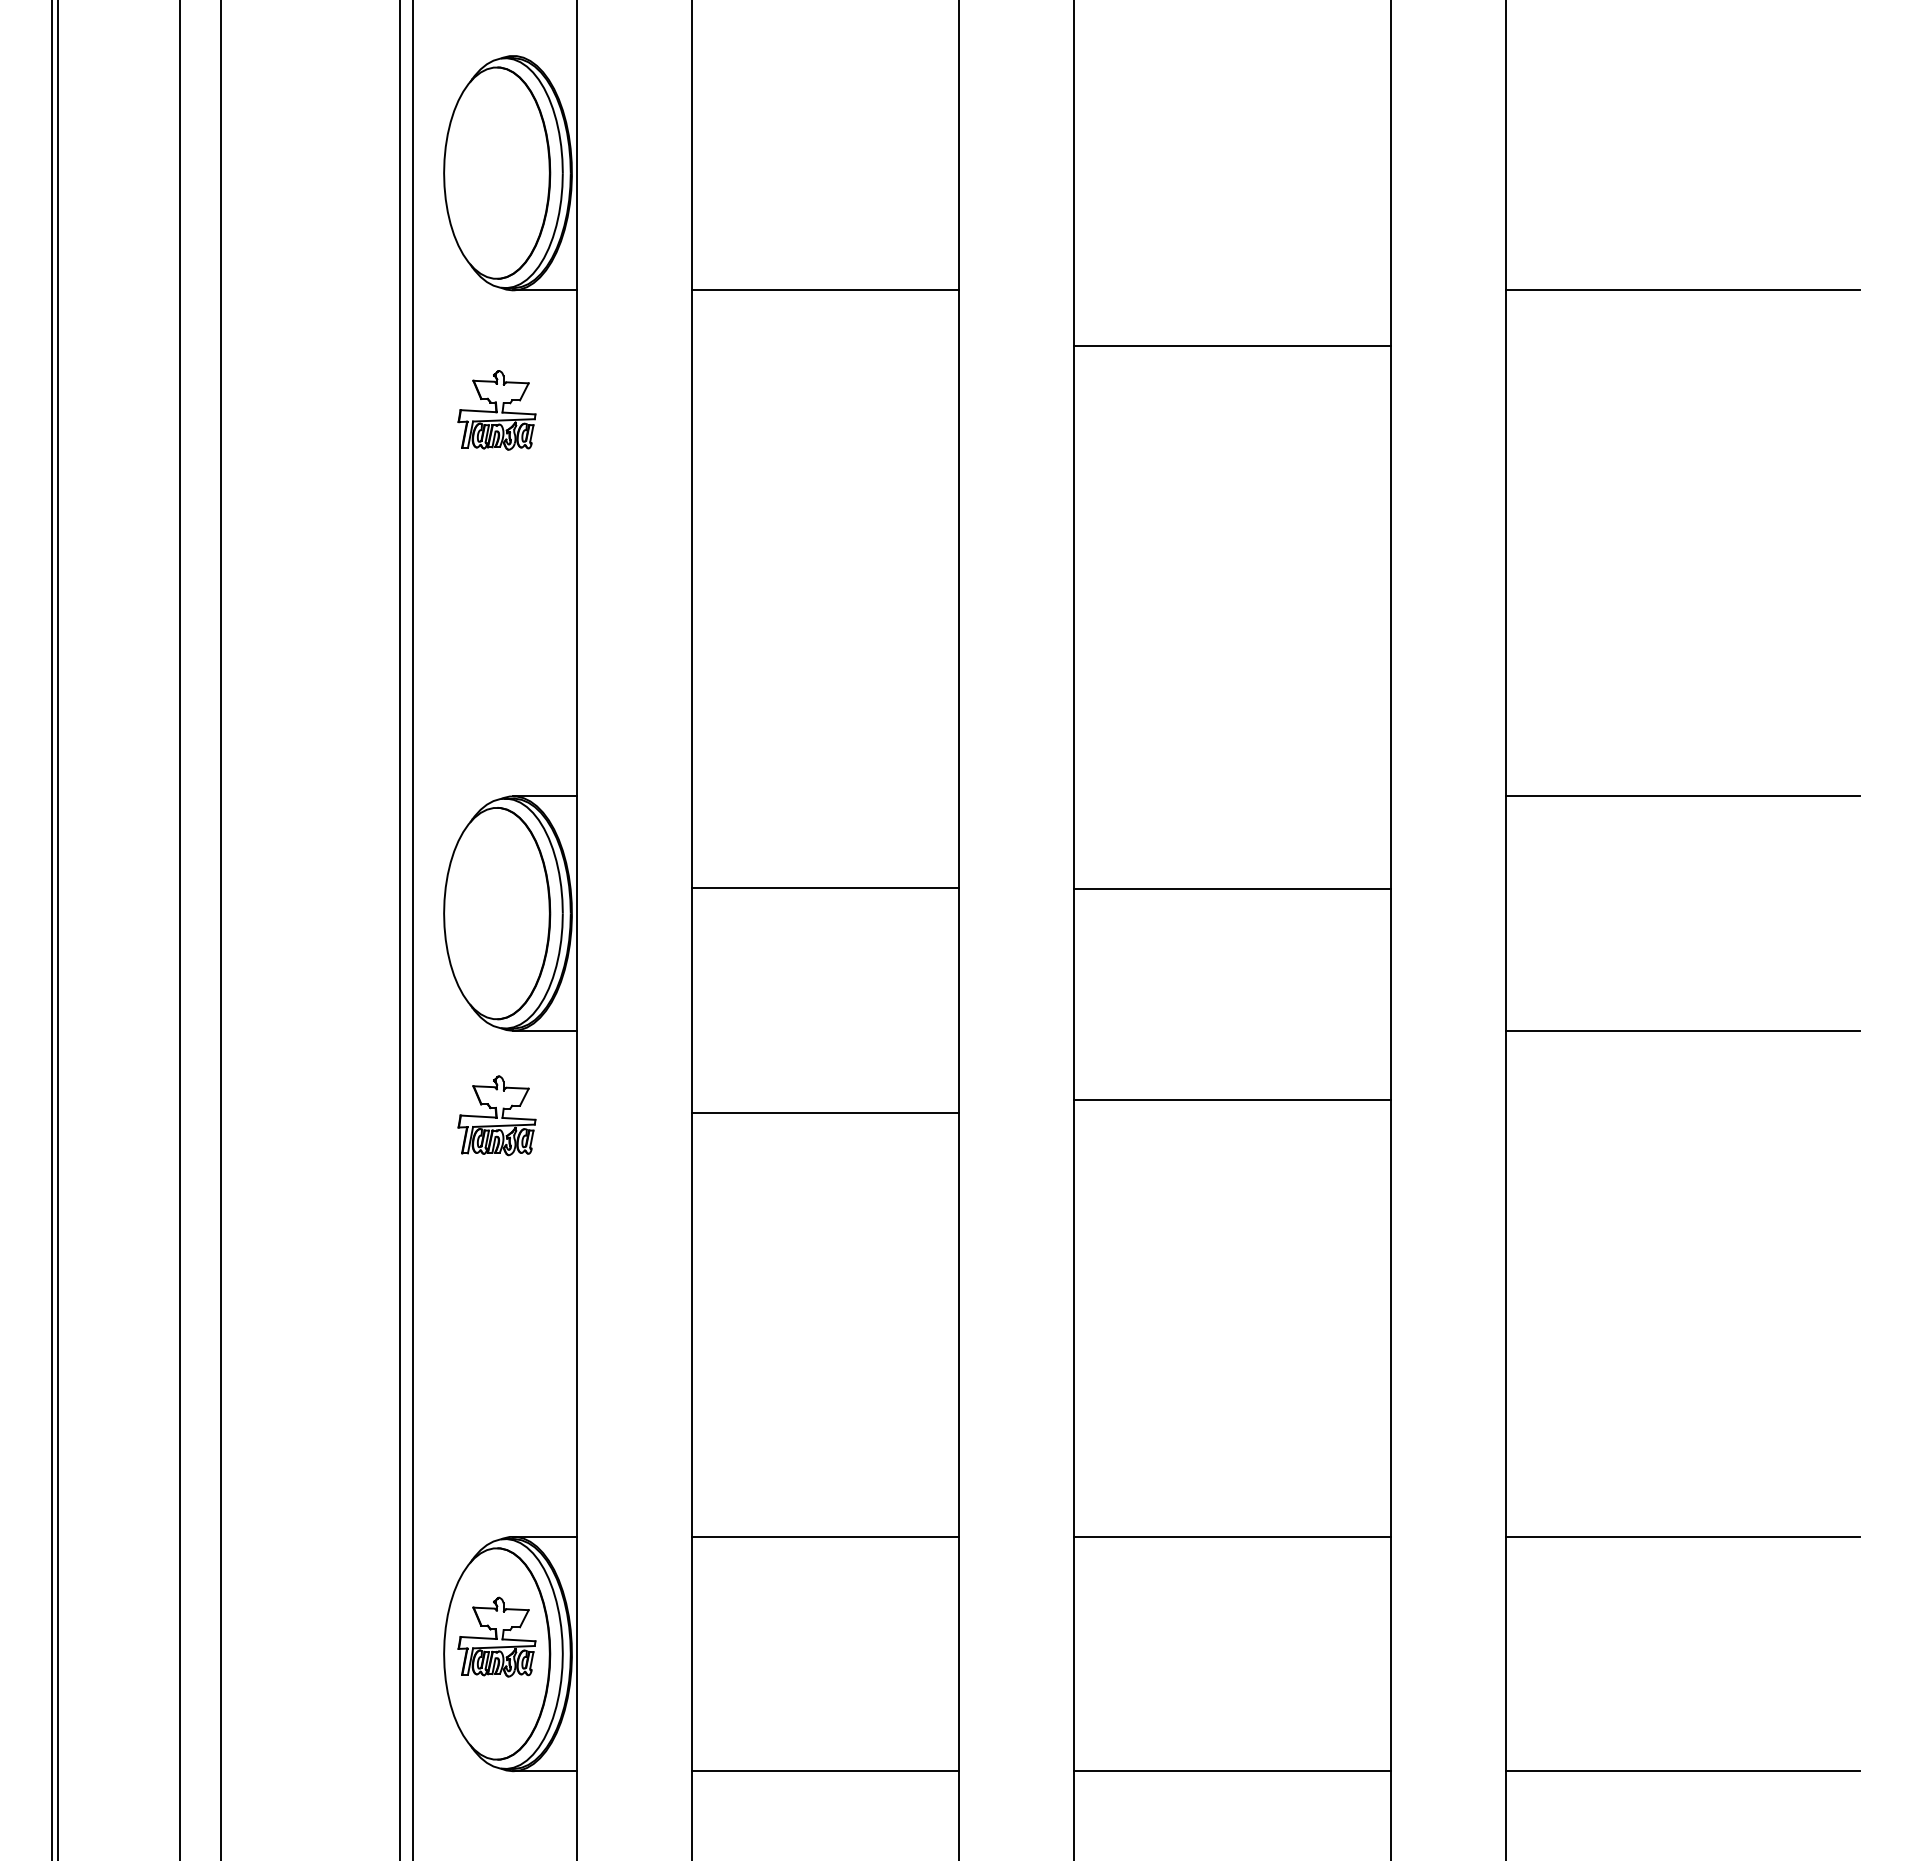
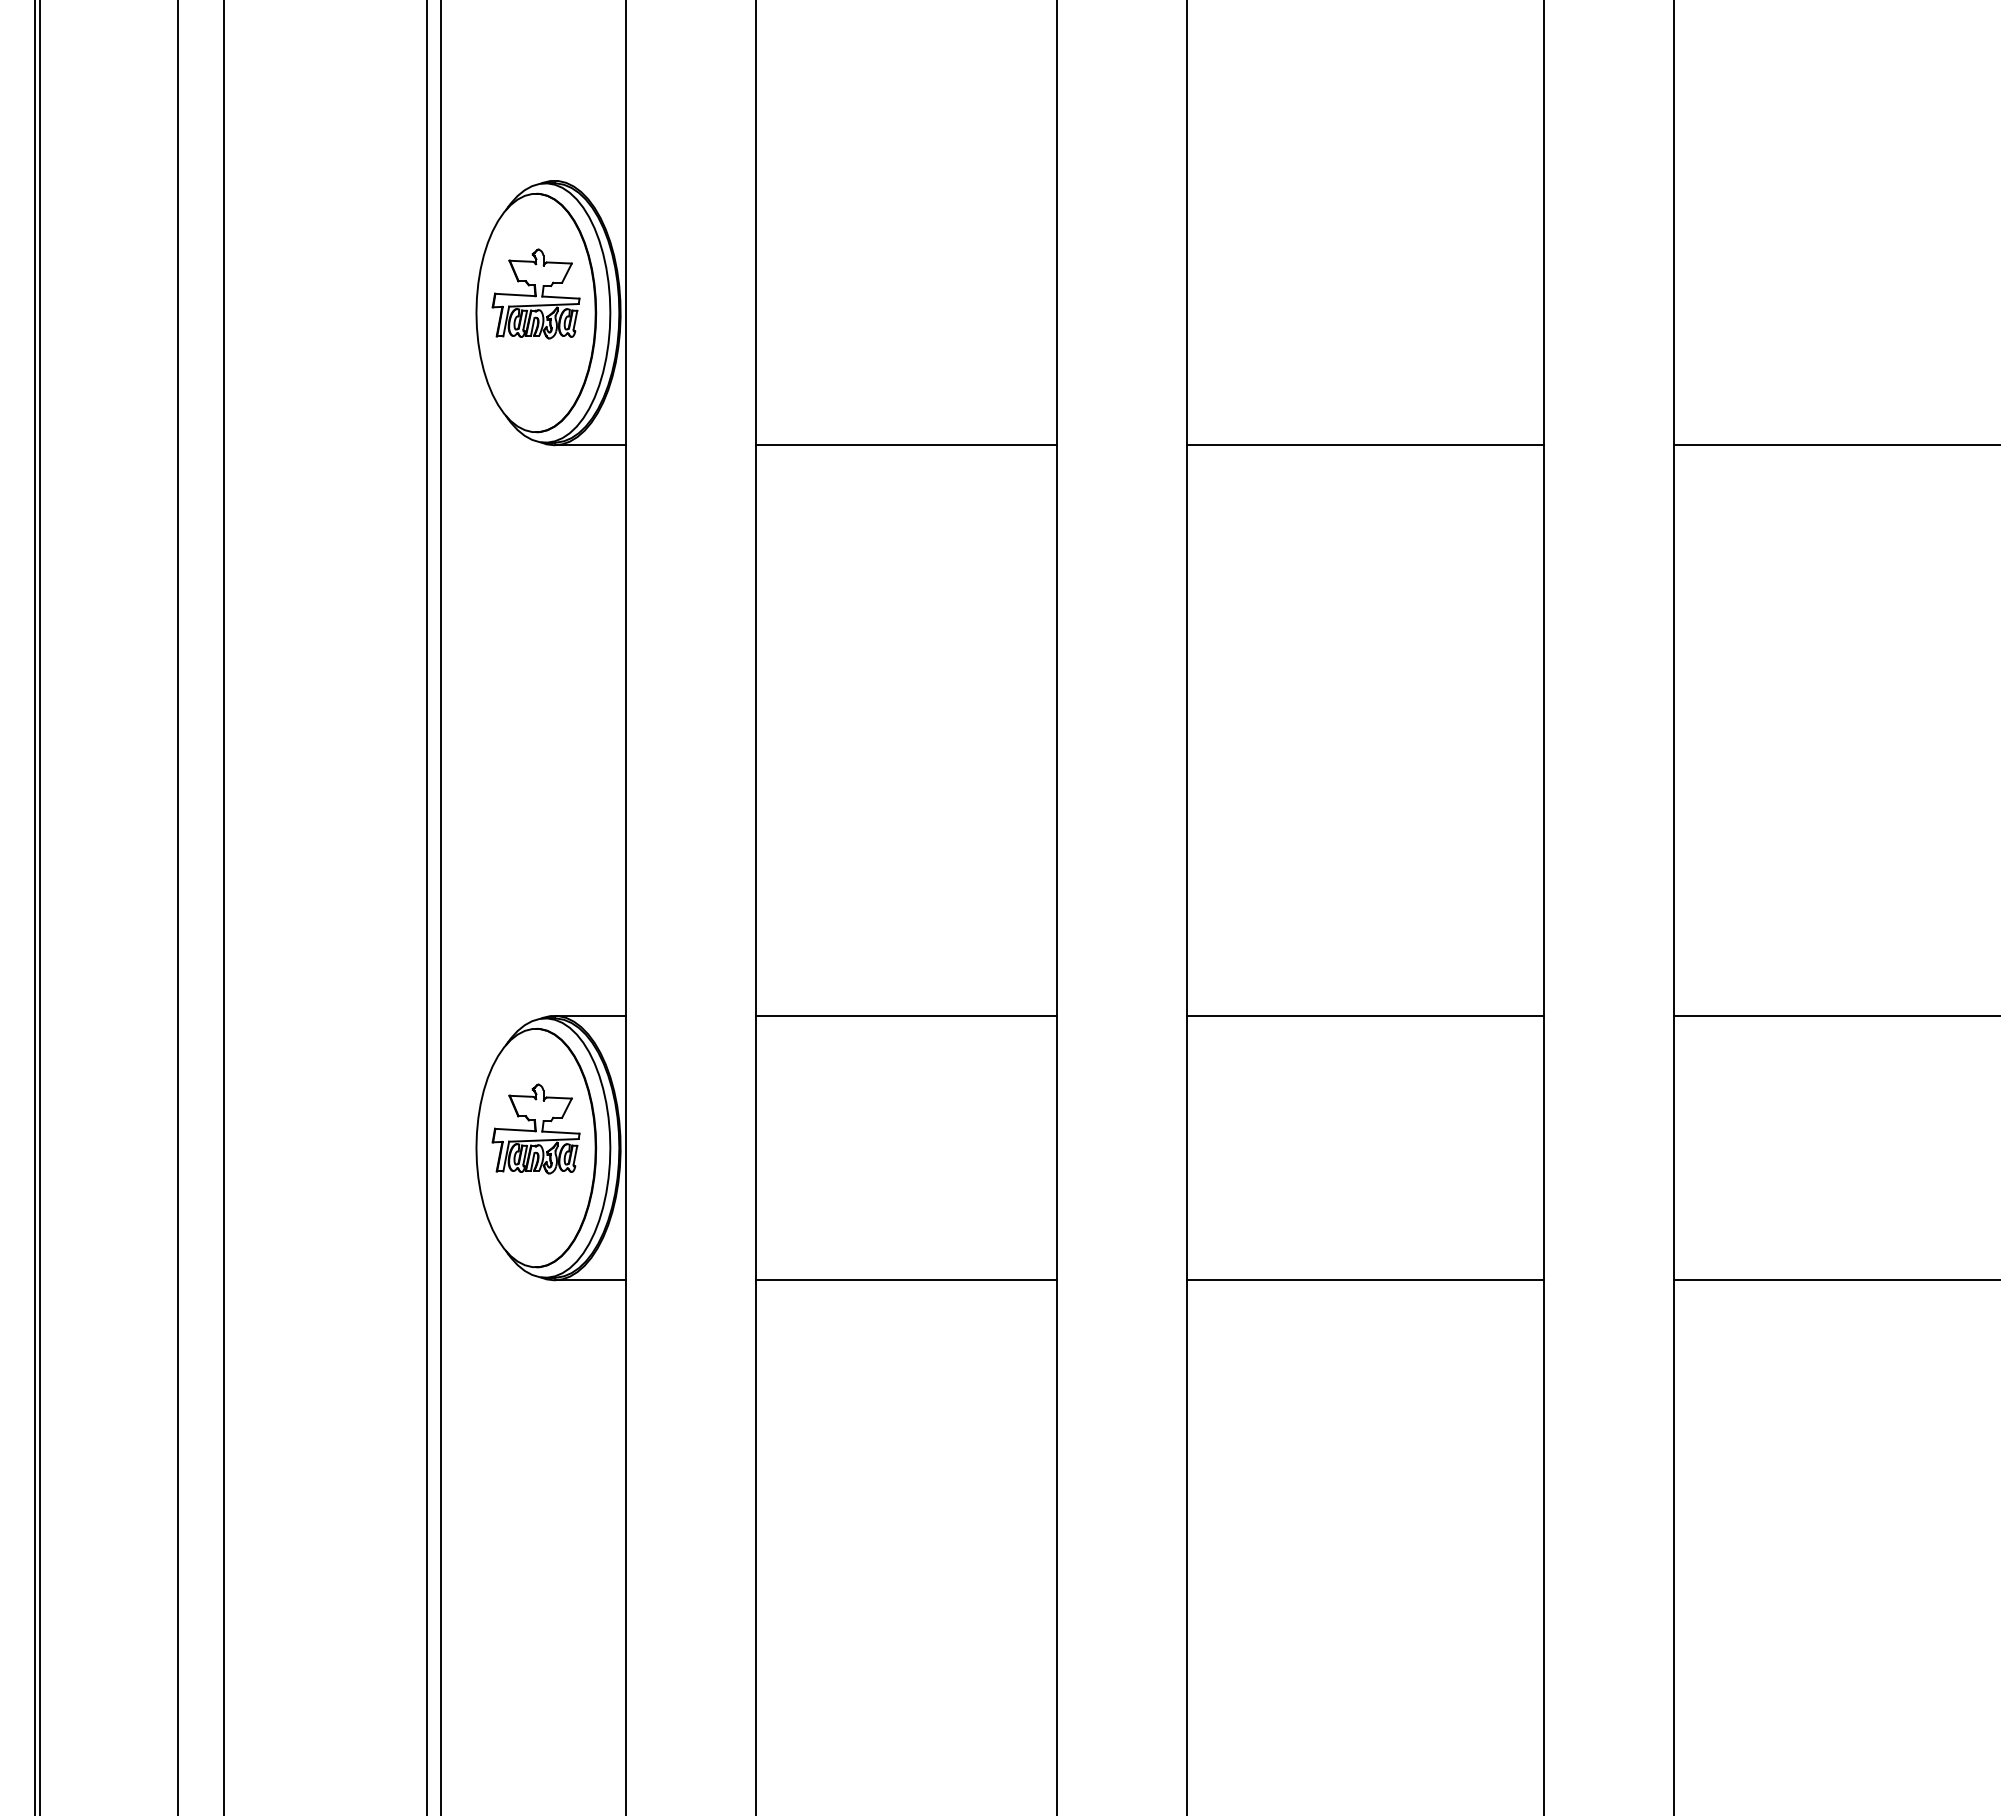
line: (1231, 346) -> (1364, 445), moved
part: (496, 410) -> (535, 294), moved
line: (824, 888) -> (905, 1016), moved
line: (1231, 889) -> (1364, 1016), moved
line: (1231, 1099) -> (1364, 1279), moved
line: (824, 1112) -> (905, 1279), moved
part: (496, 1115) -> (535, 1128), moved

